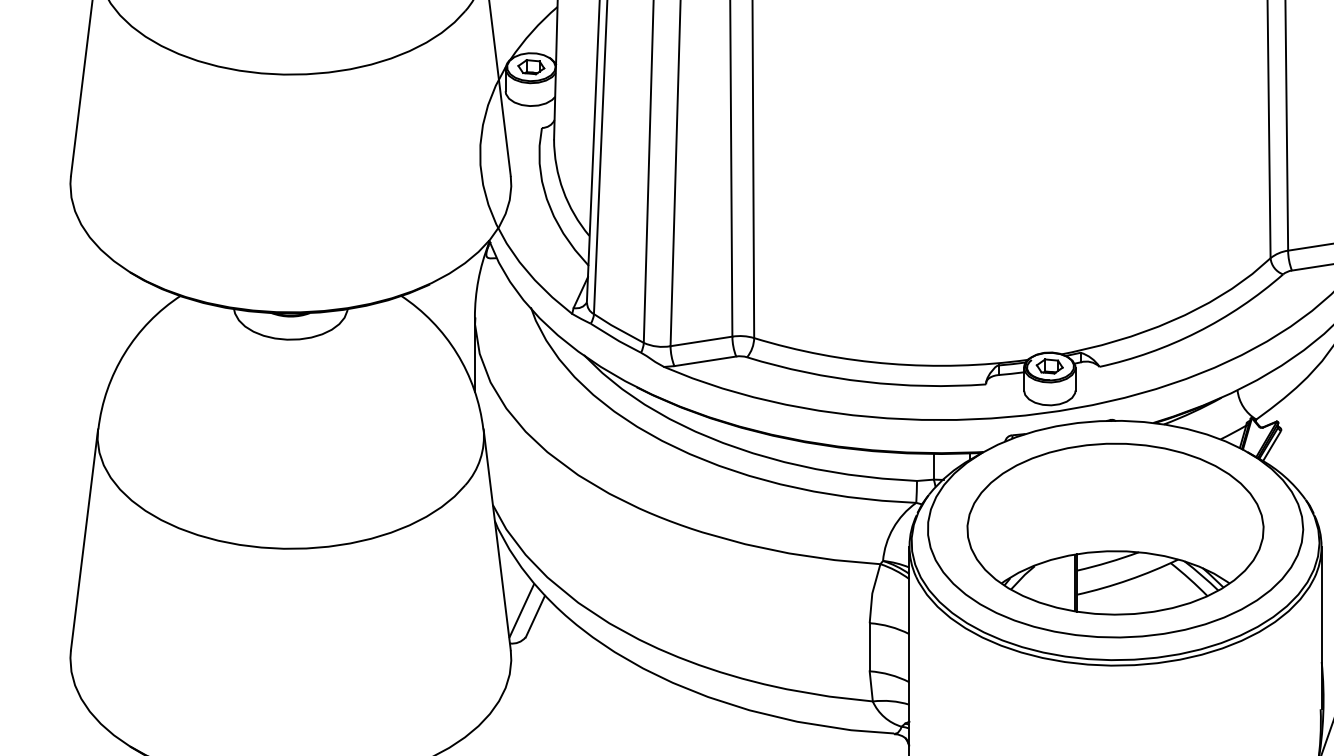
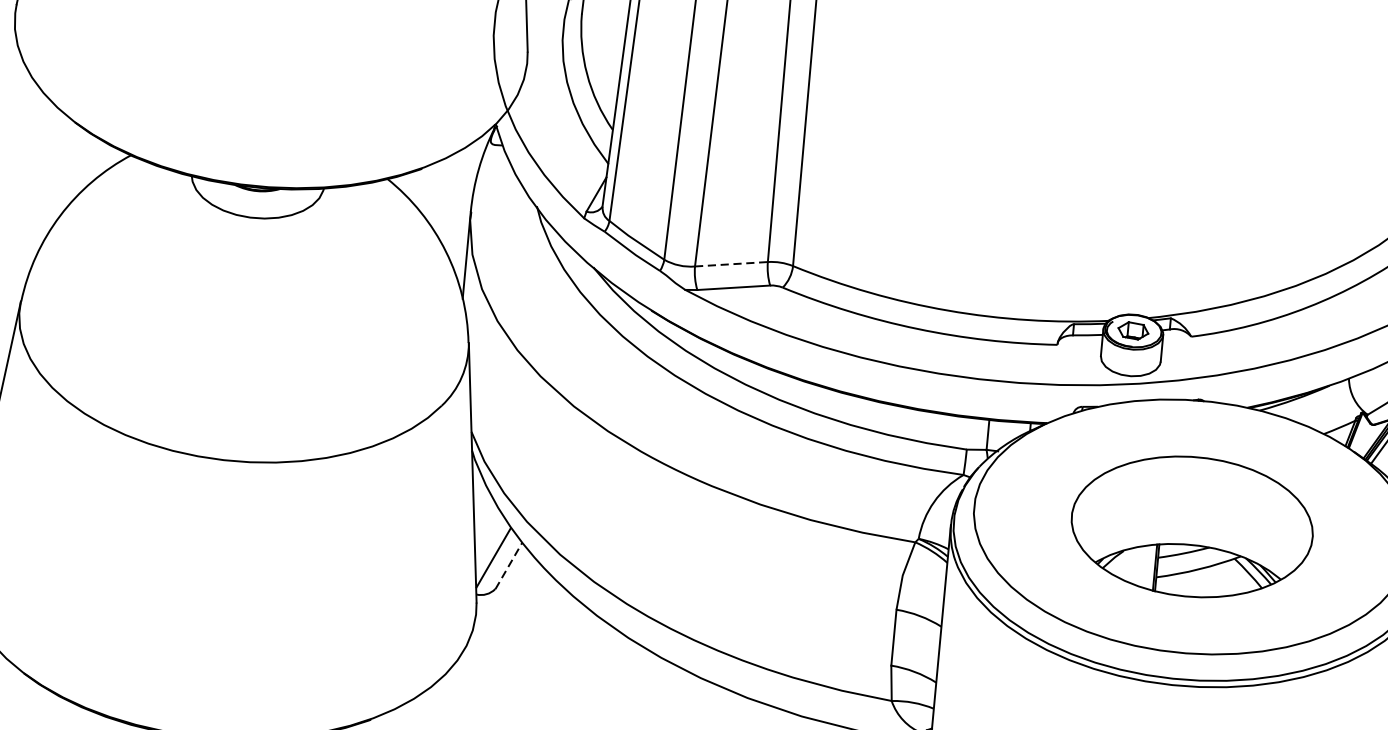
line: (701, 341) -> (731, 264), solid -> dashed
part: (1115, 528) -> (1192, 526), size x0.7
line: (535, 616) -> (508, 565), solid -> dashed

